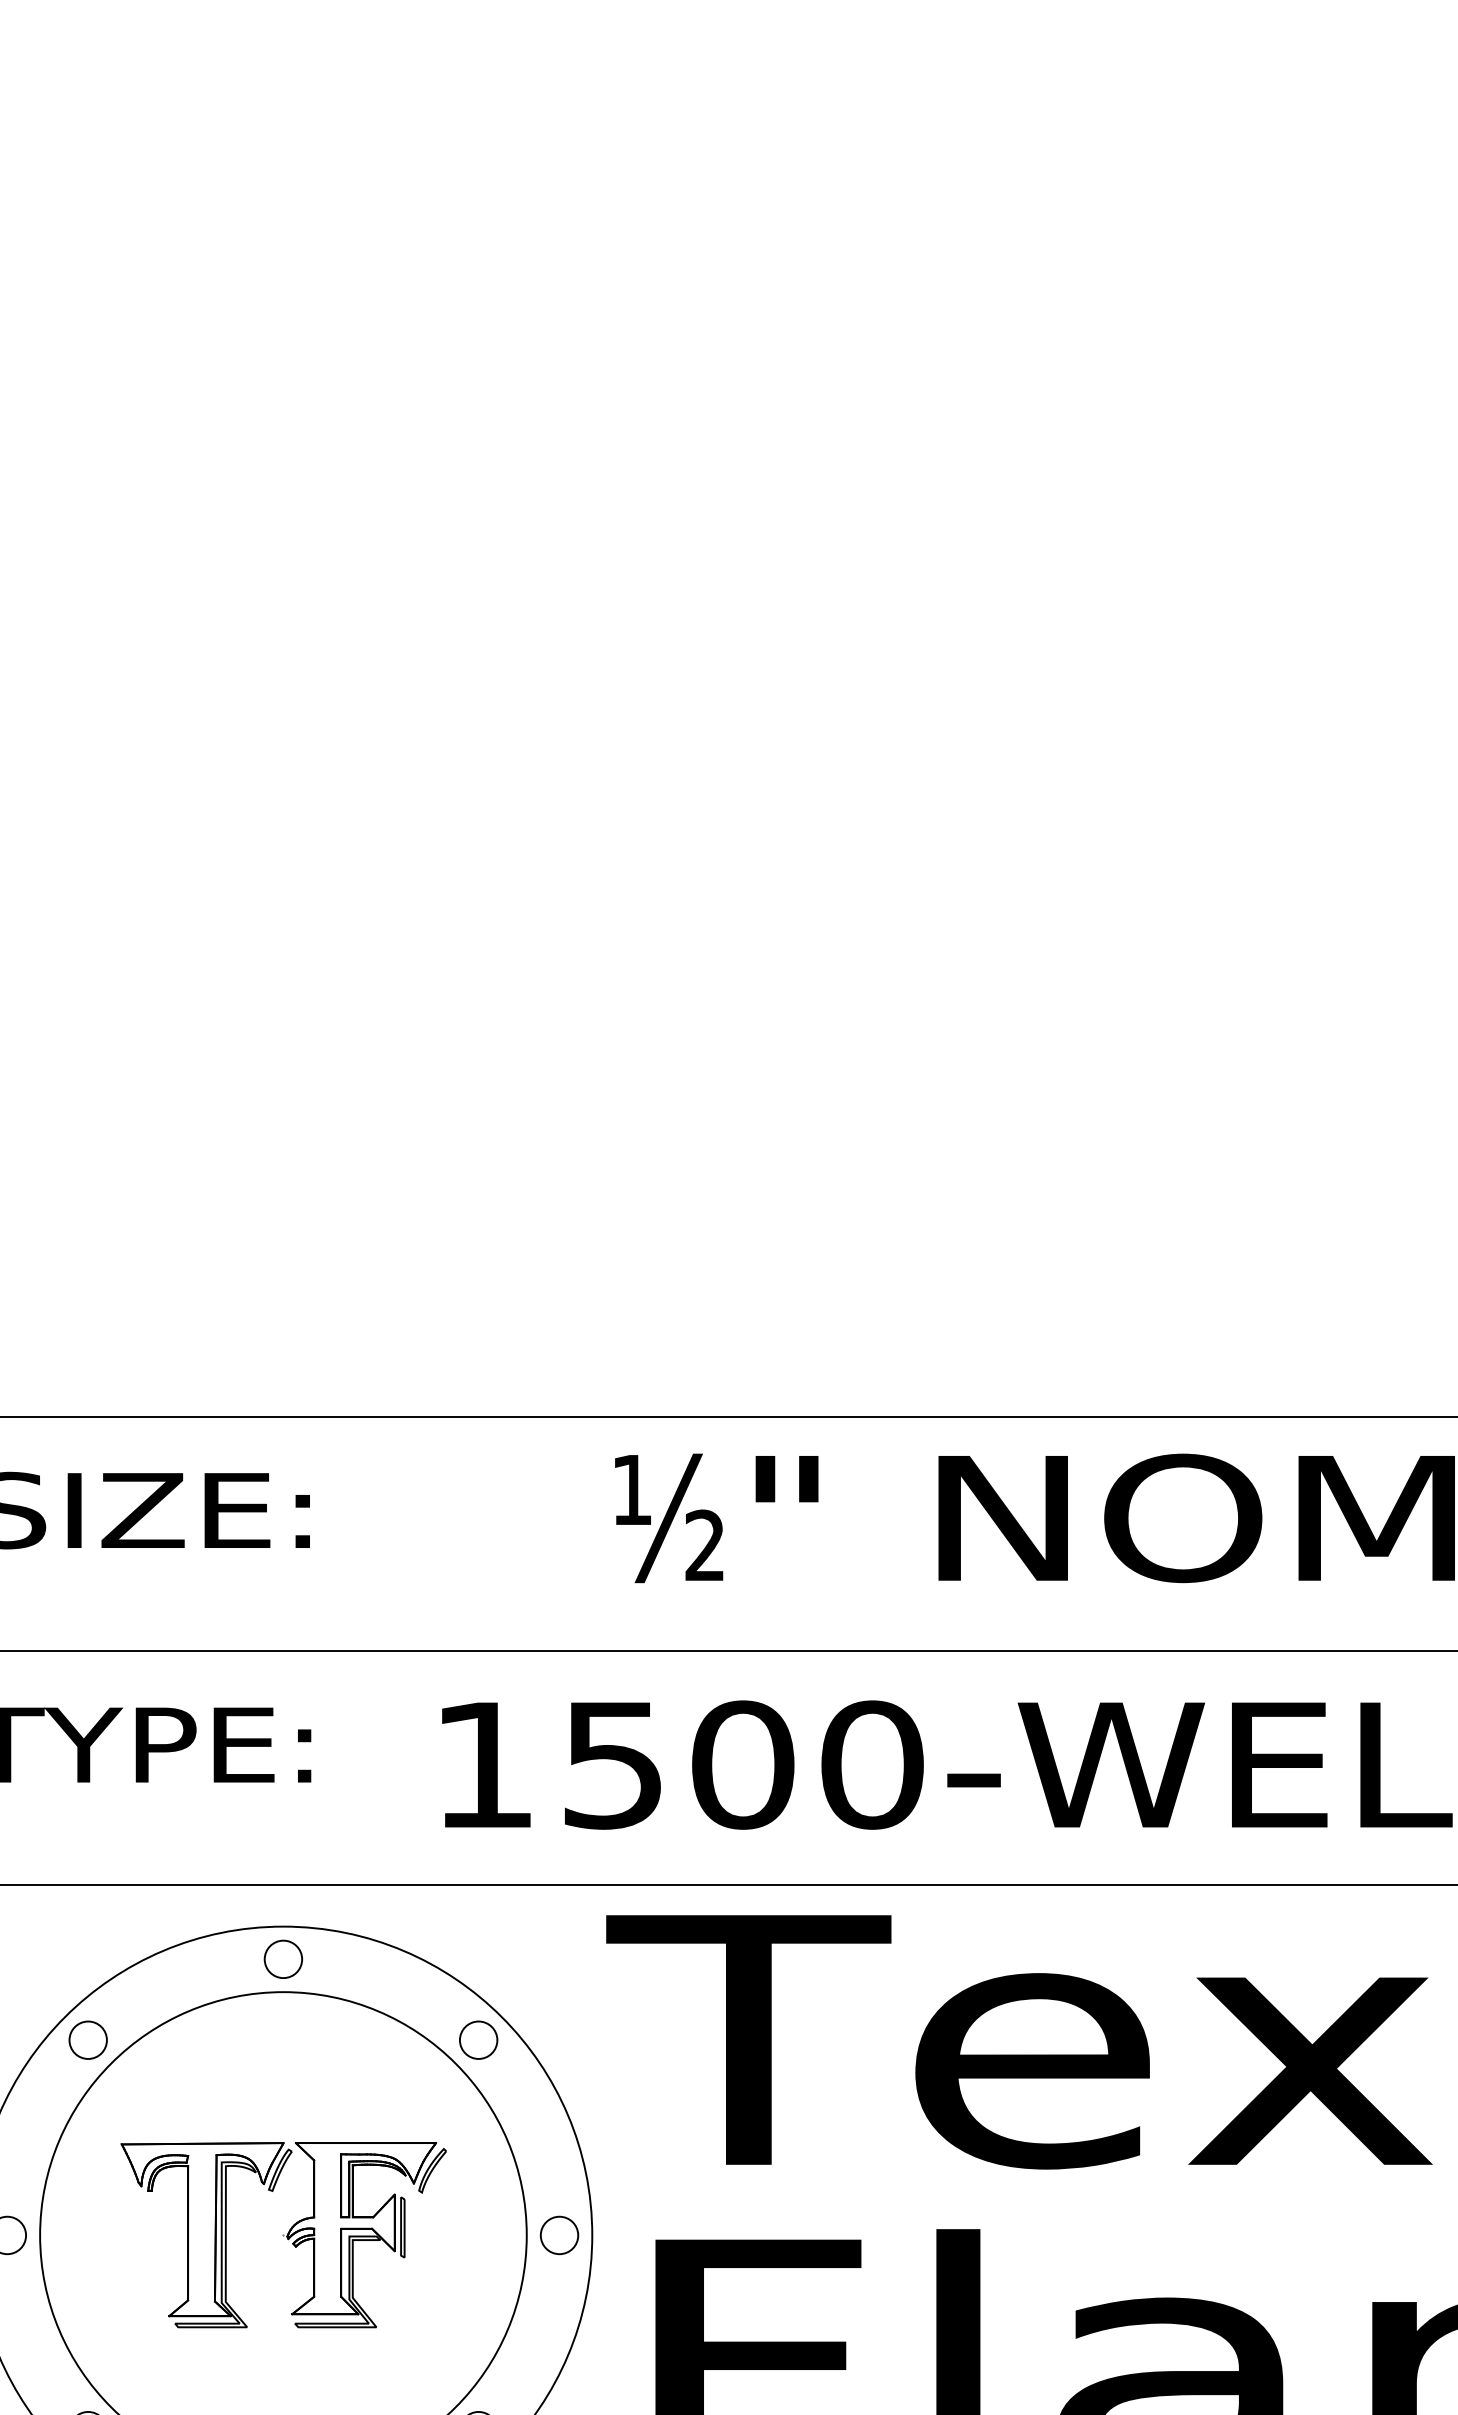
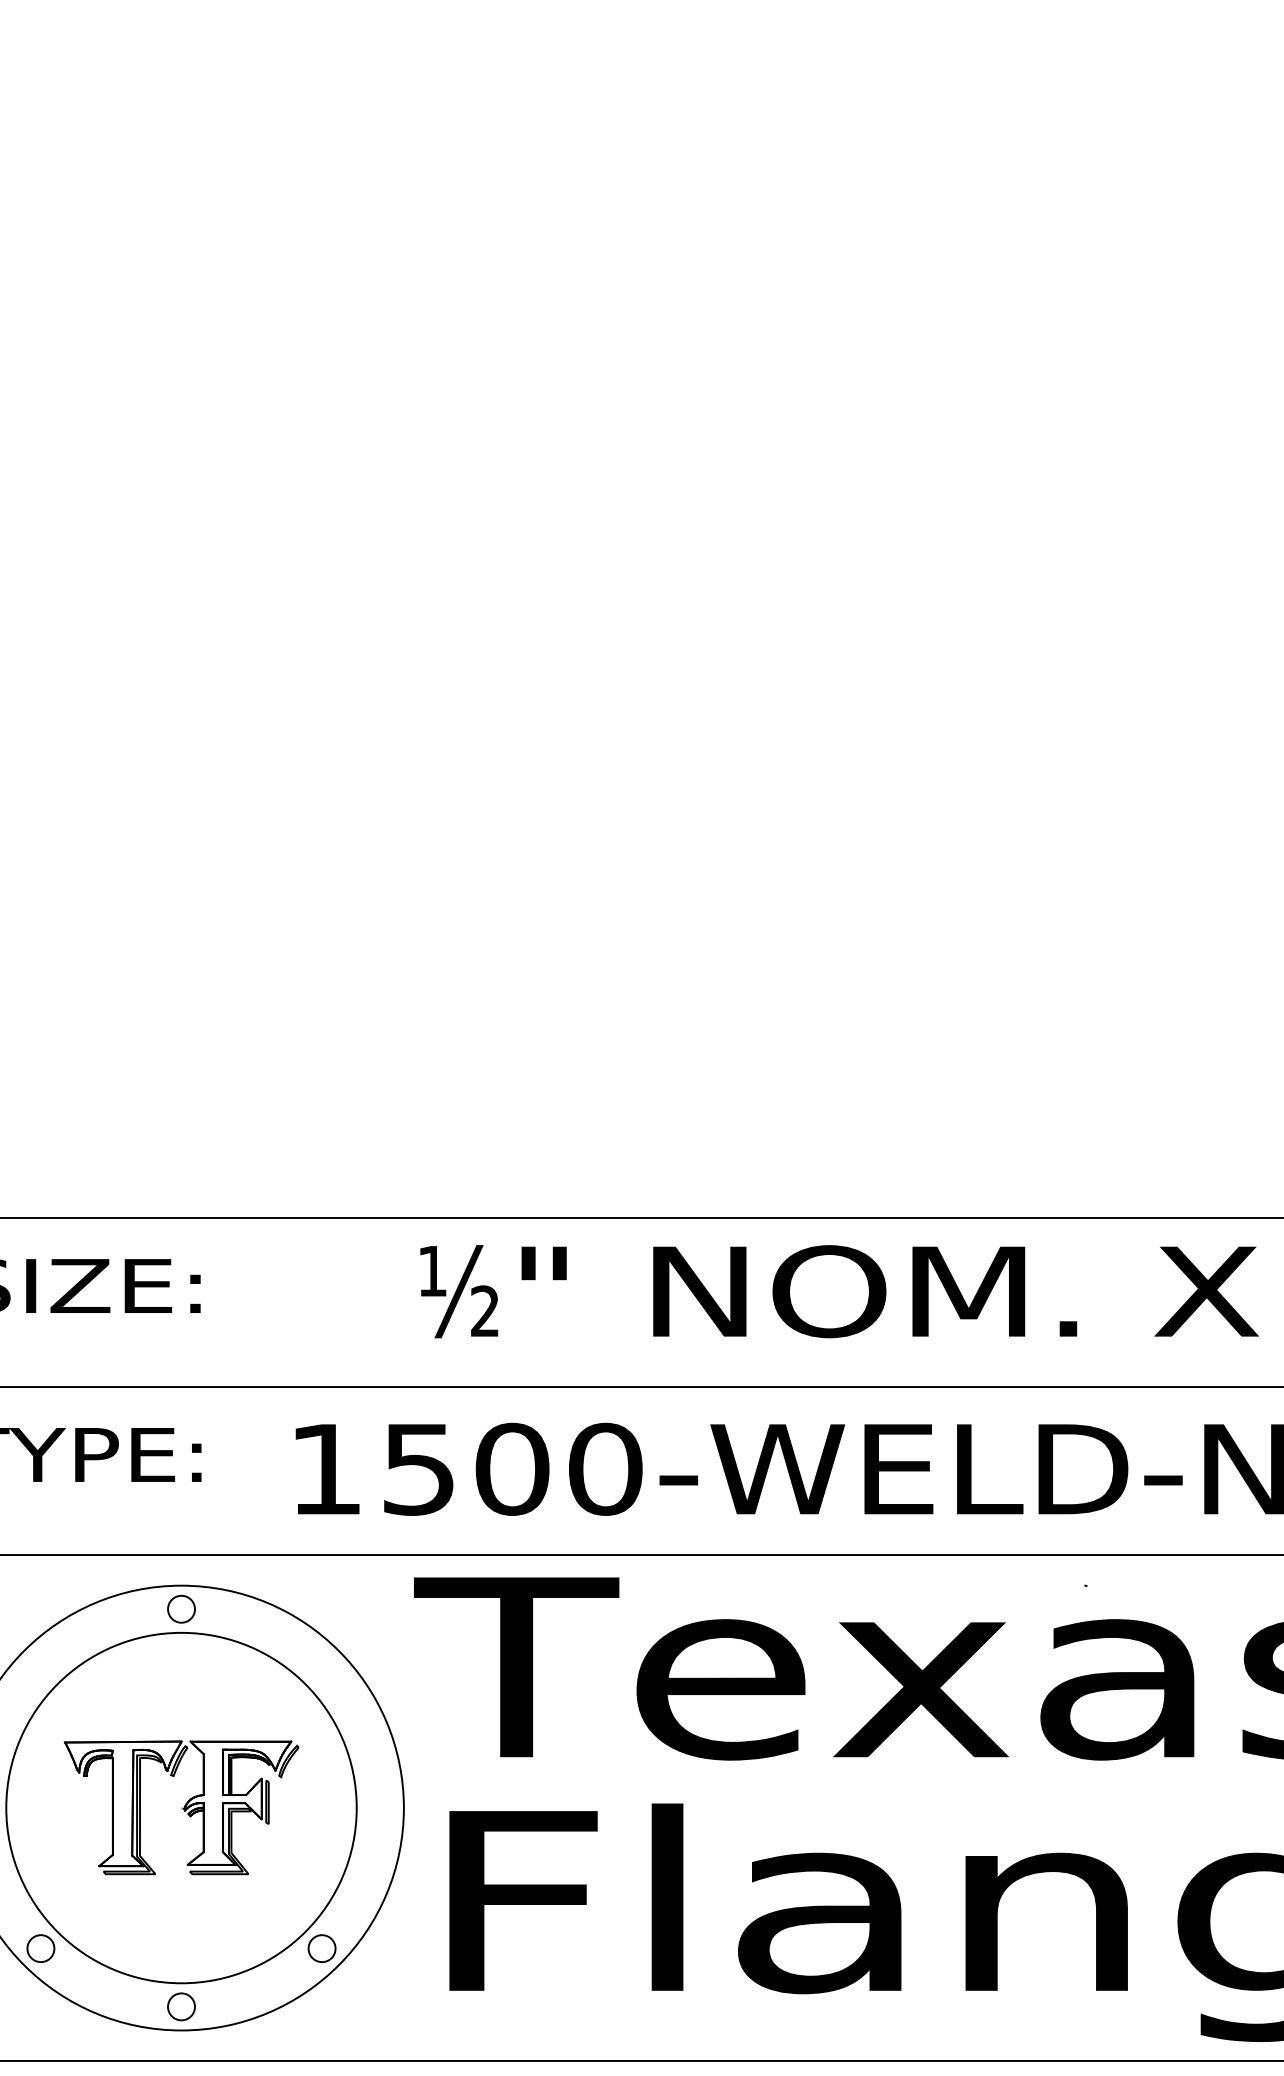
circle: (87, 2040) -> (40, 1667), removed
circle: (477, 2040) -> (321, 1667), removed
circle: (559, 2234) -> (380, 1807), removed

